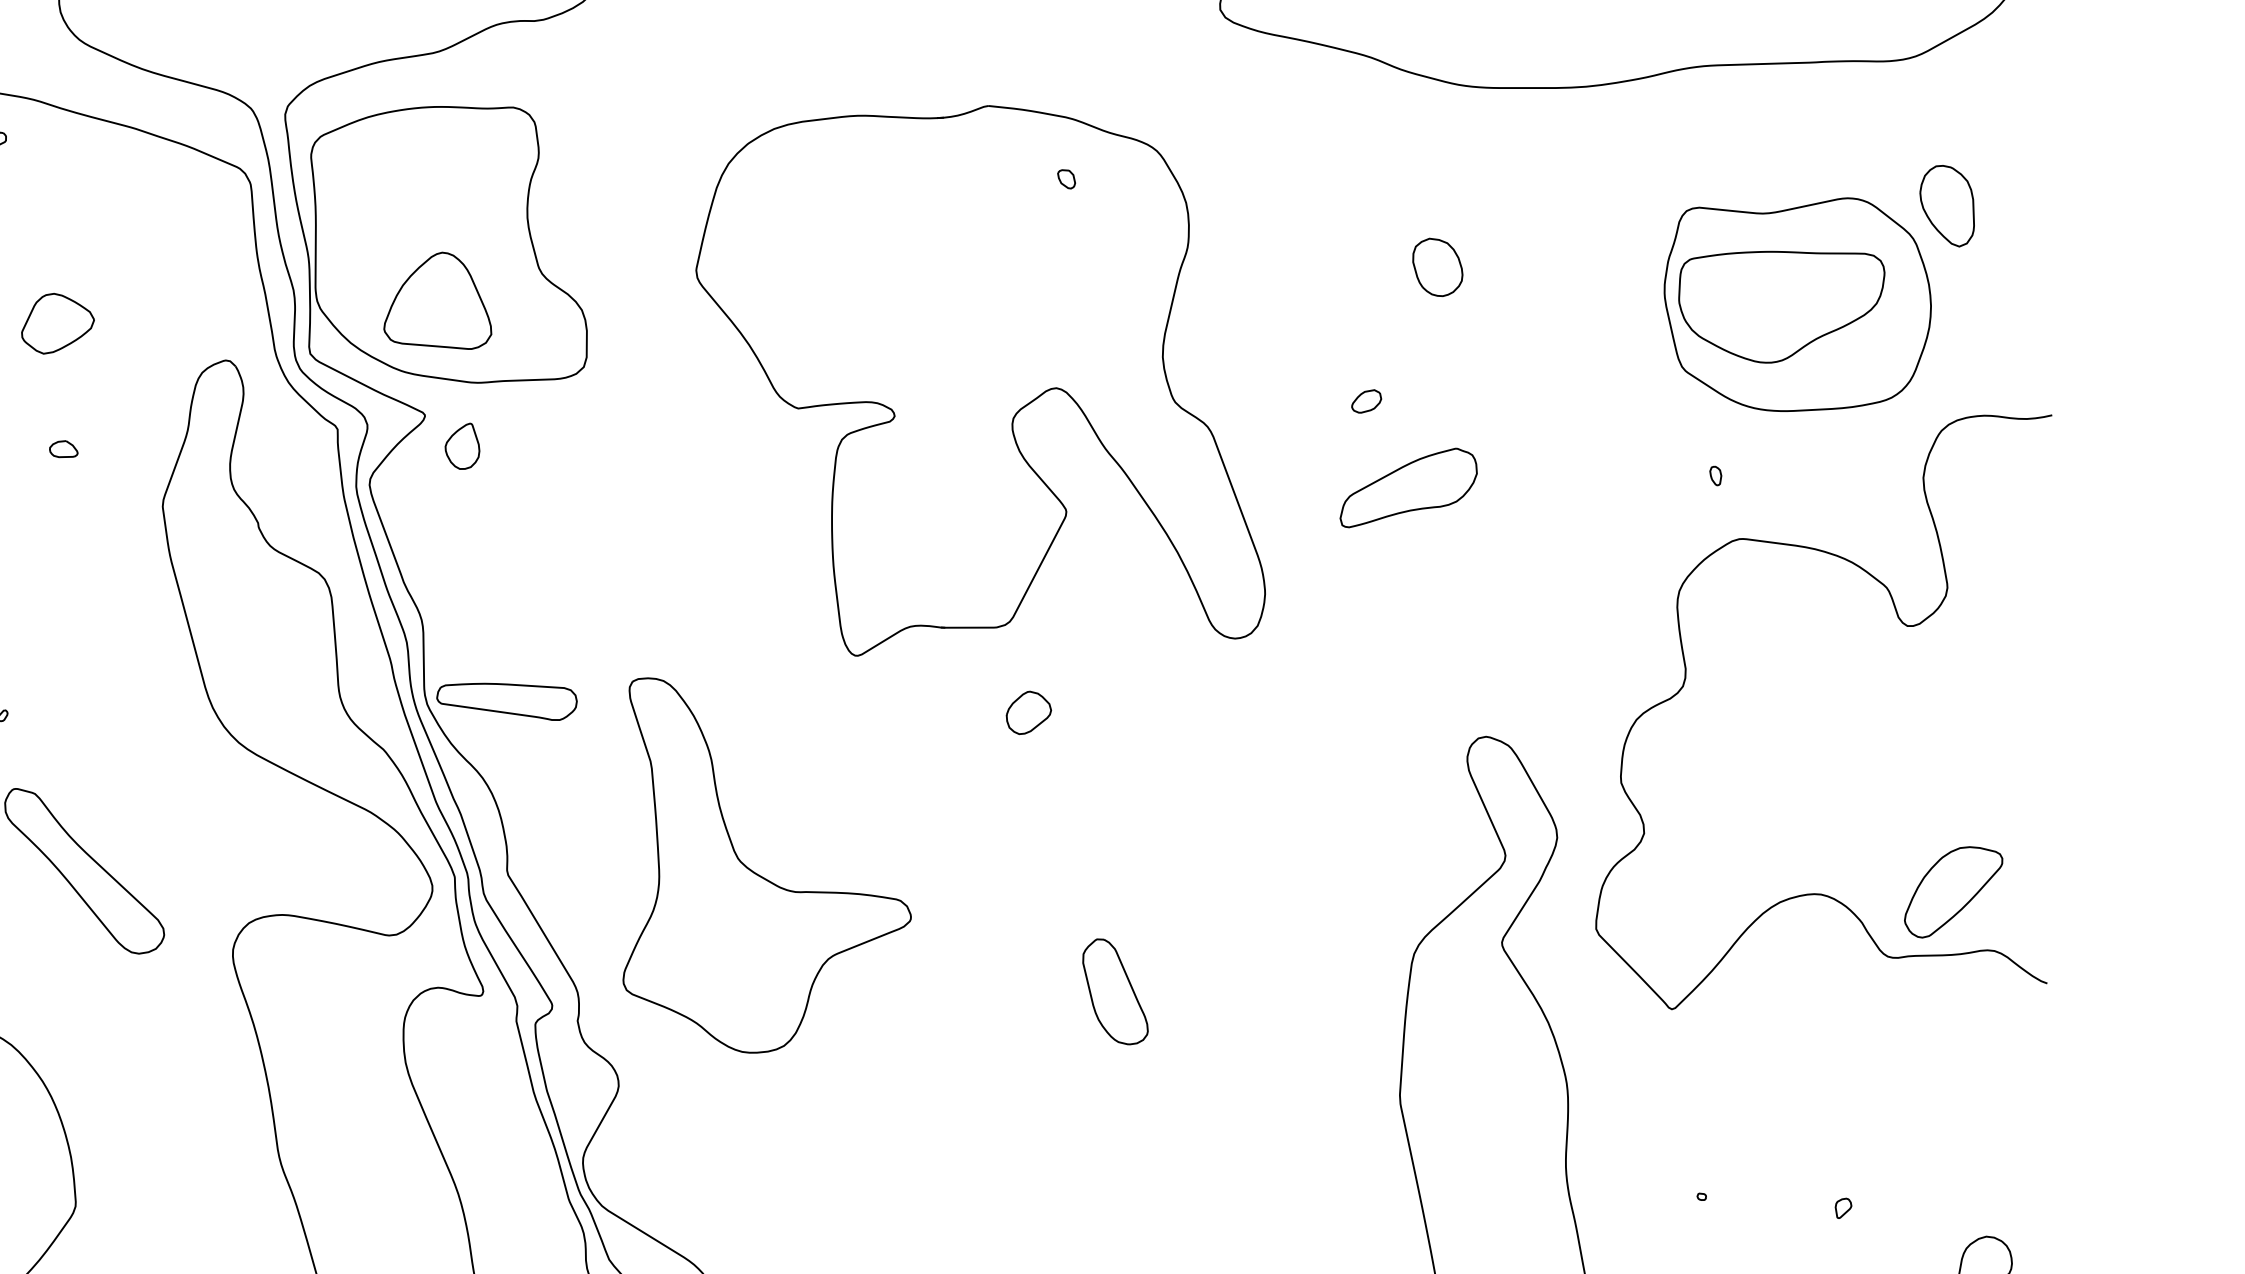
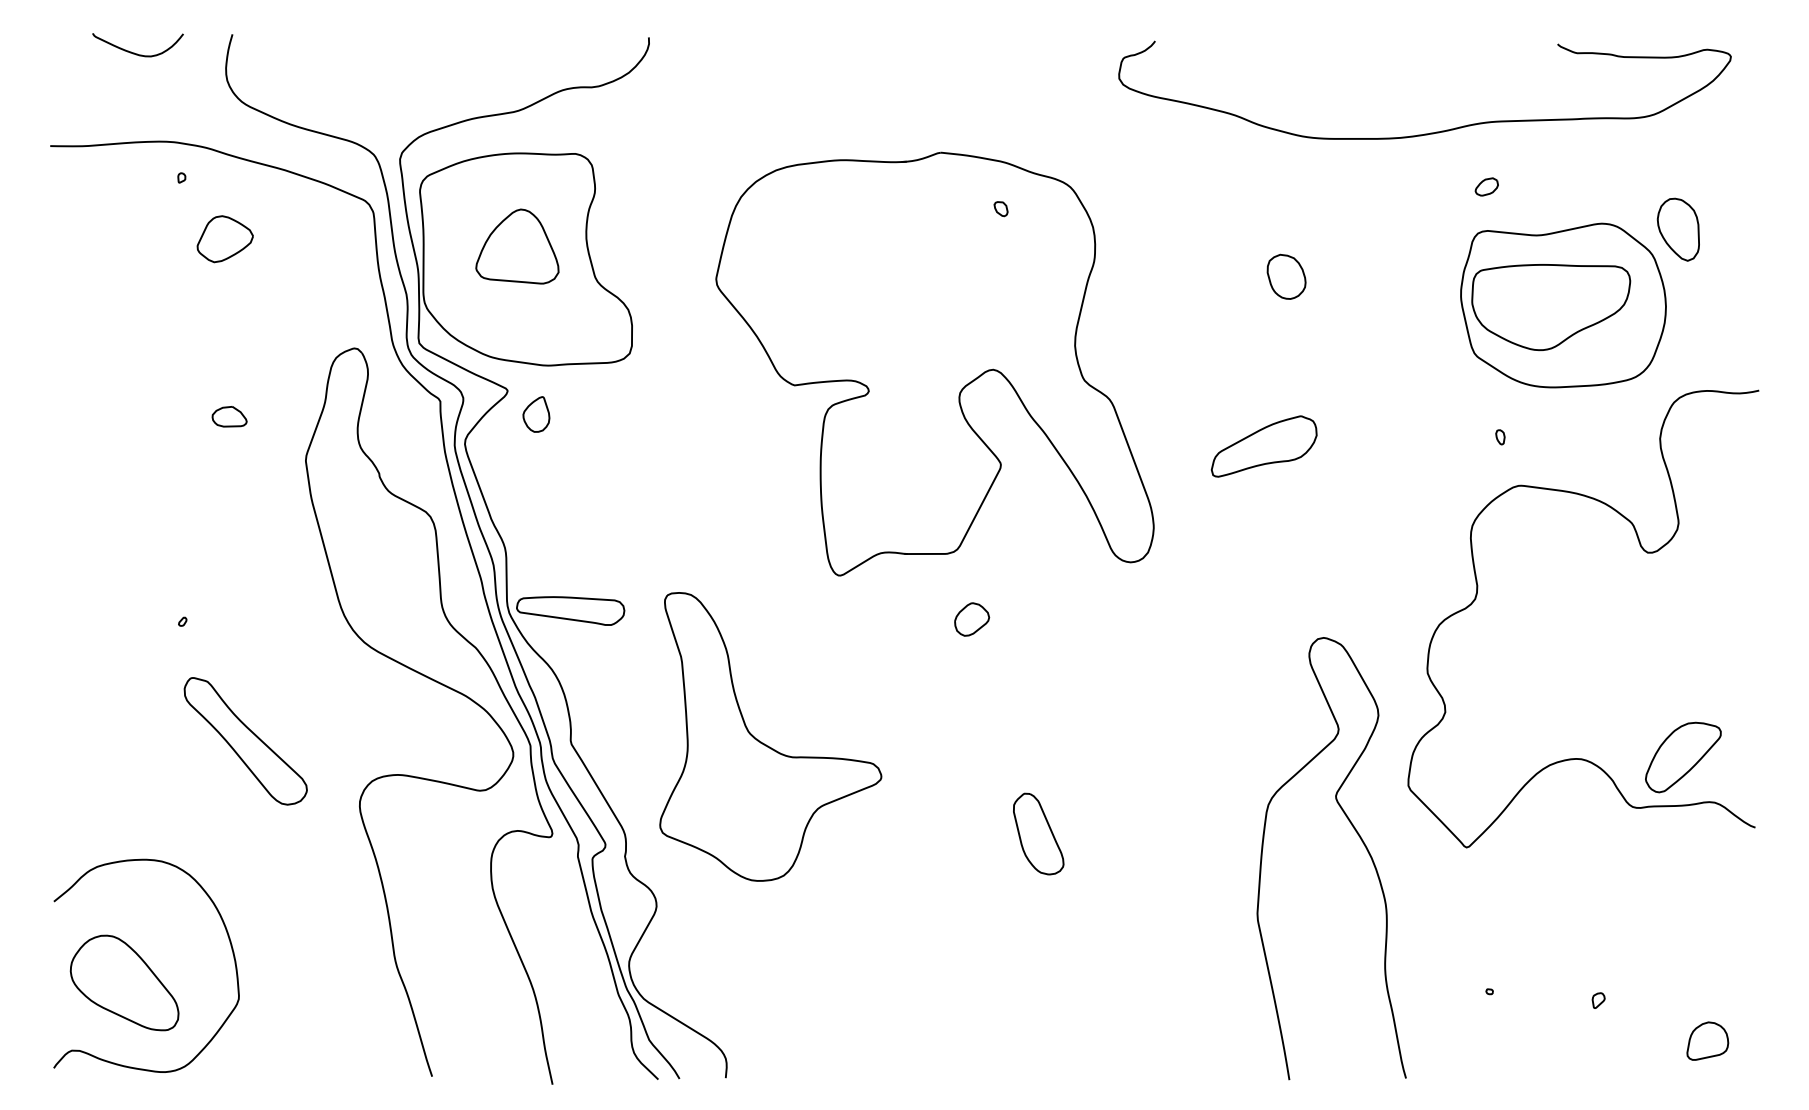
part: (437, 300) -> (517, 246), moved
part: (56, 324) -> (224, 239), moved
part: (1366, 400) -> (1486, 186), moved
part: (63, 448) -> (229, 416), size x1.6

